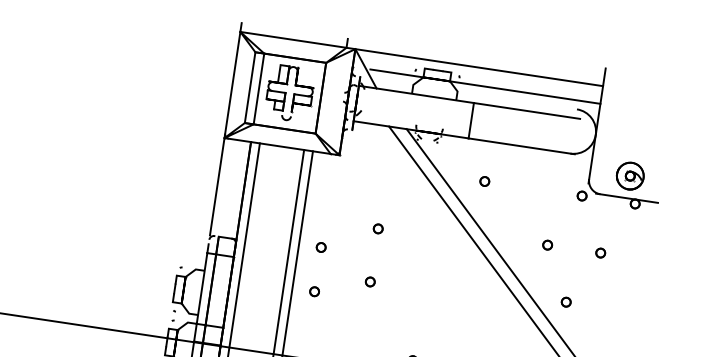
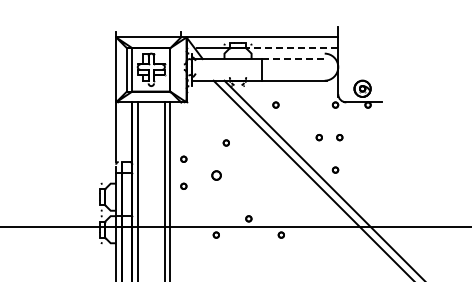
line: (524, 92) -> (291, 48), solid -> dashed
line: (526, 111) -> (294, 59), solid -> dashed
part: (376, 227) -> (225, 142), moved
part: (600, 252) -> (339, 137), moved
part: (368, 281) -> (215, 175), size x1.6

